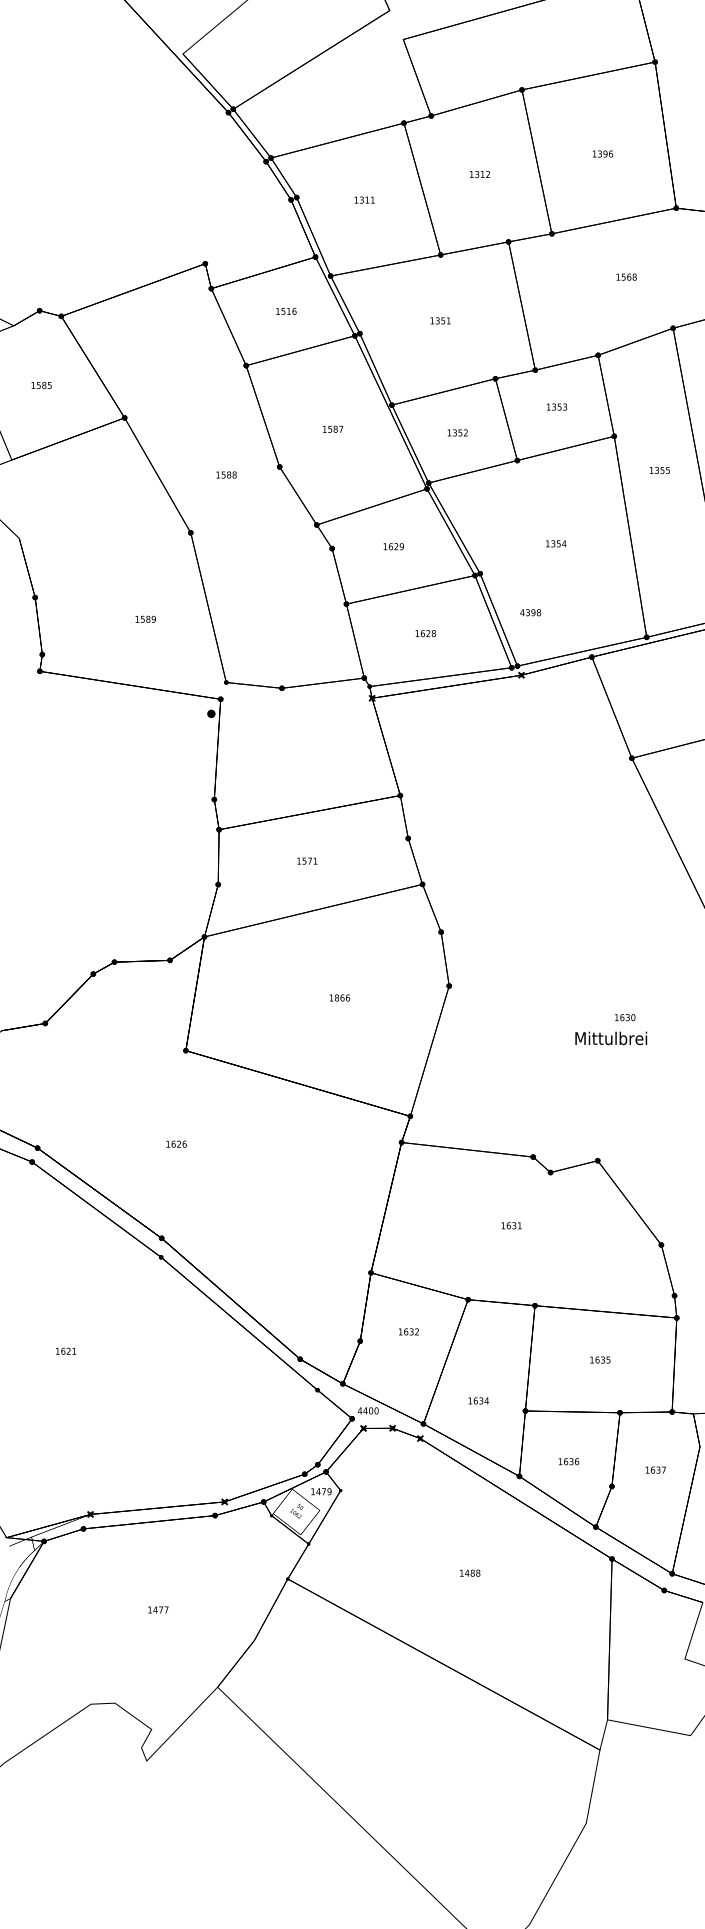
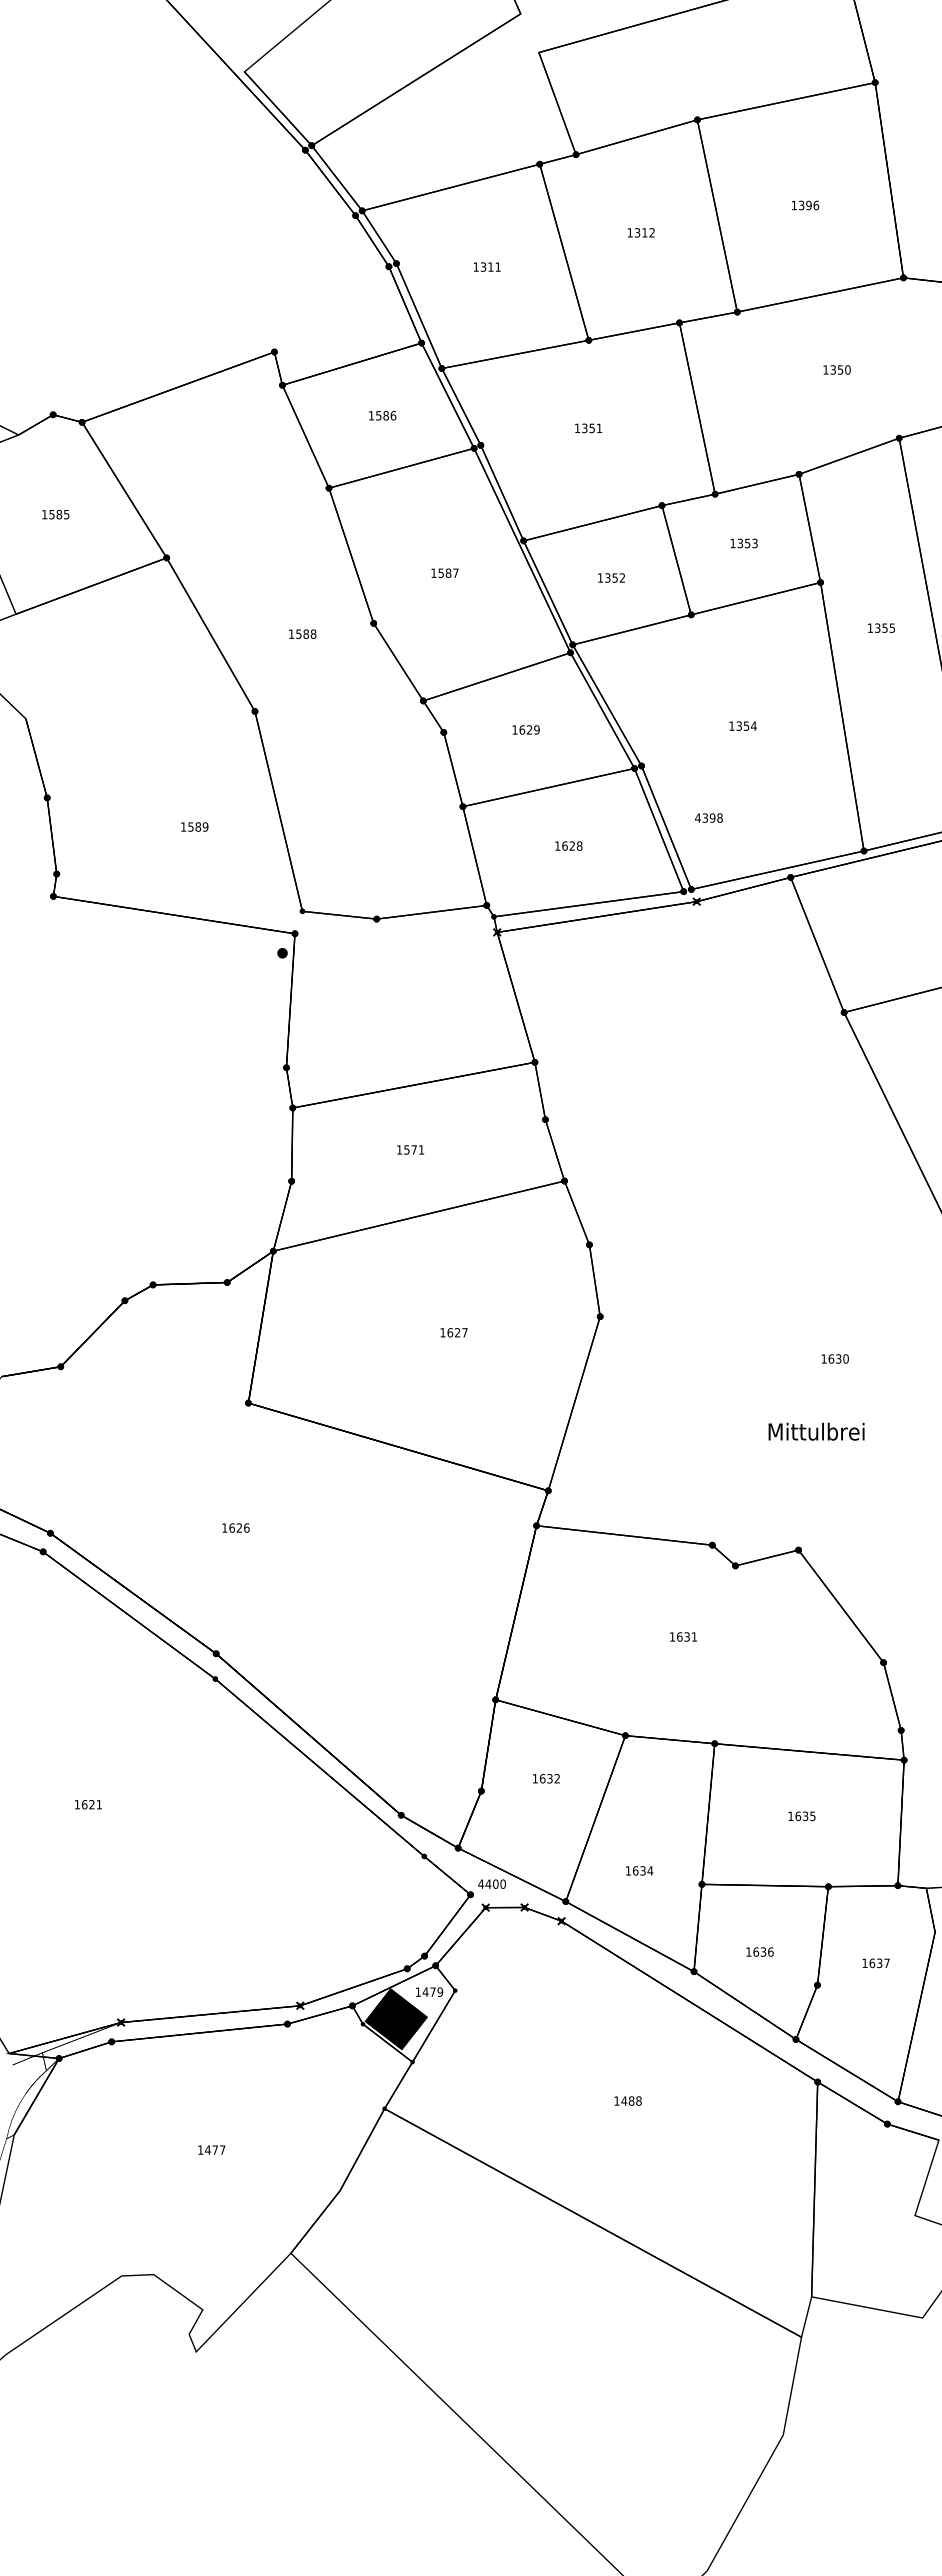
text: (629, 276) -> (840, 369), 1568 -> 1350
text: (288, 311) -> (385, 415), 1516 -> 1586
text: (342, 997) -> (457, 1332), 1866 -> 1627
text: (611, 1038) -> (816, 1431), moved
fill: (296, 1511) -> (396, 2018), added

